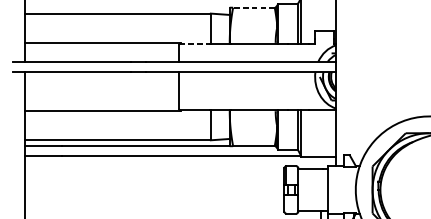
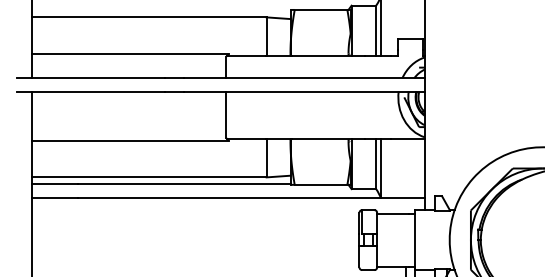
line: (253, 7) -> (320, 9), dashed -> solid
line: (194, 43) -> (246, 55), dashed -> solid

